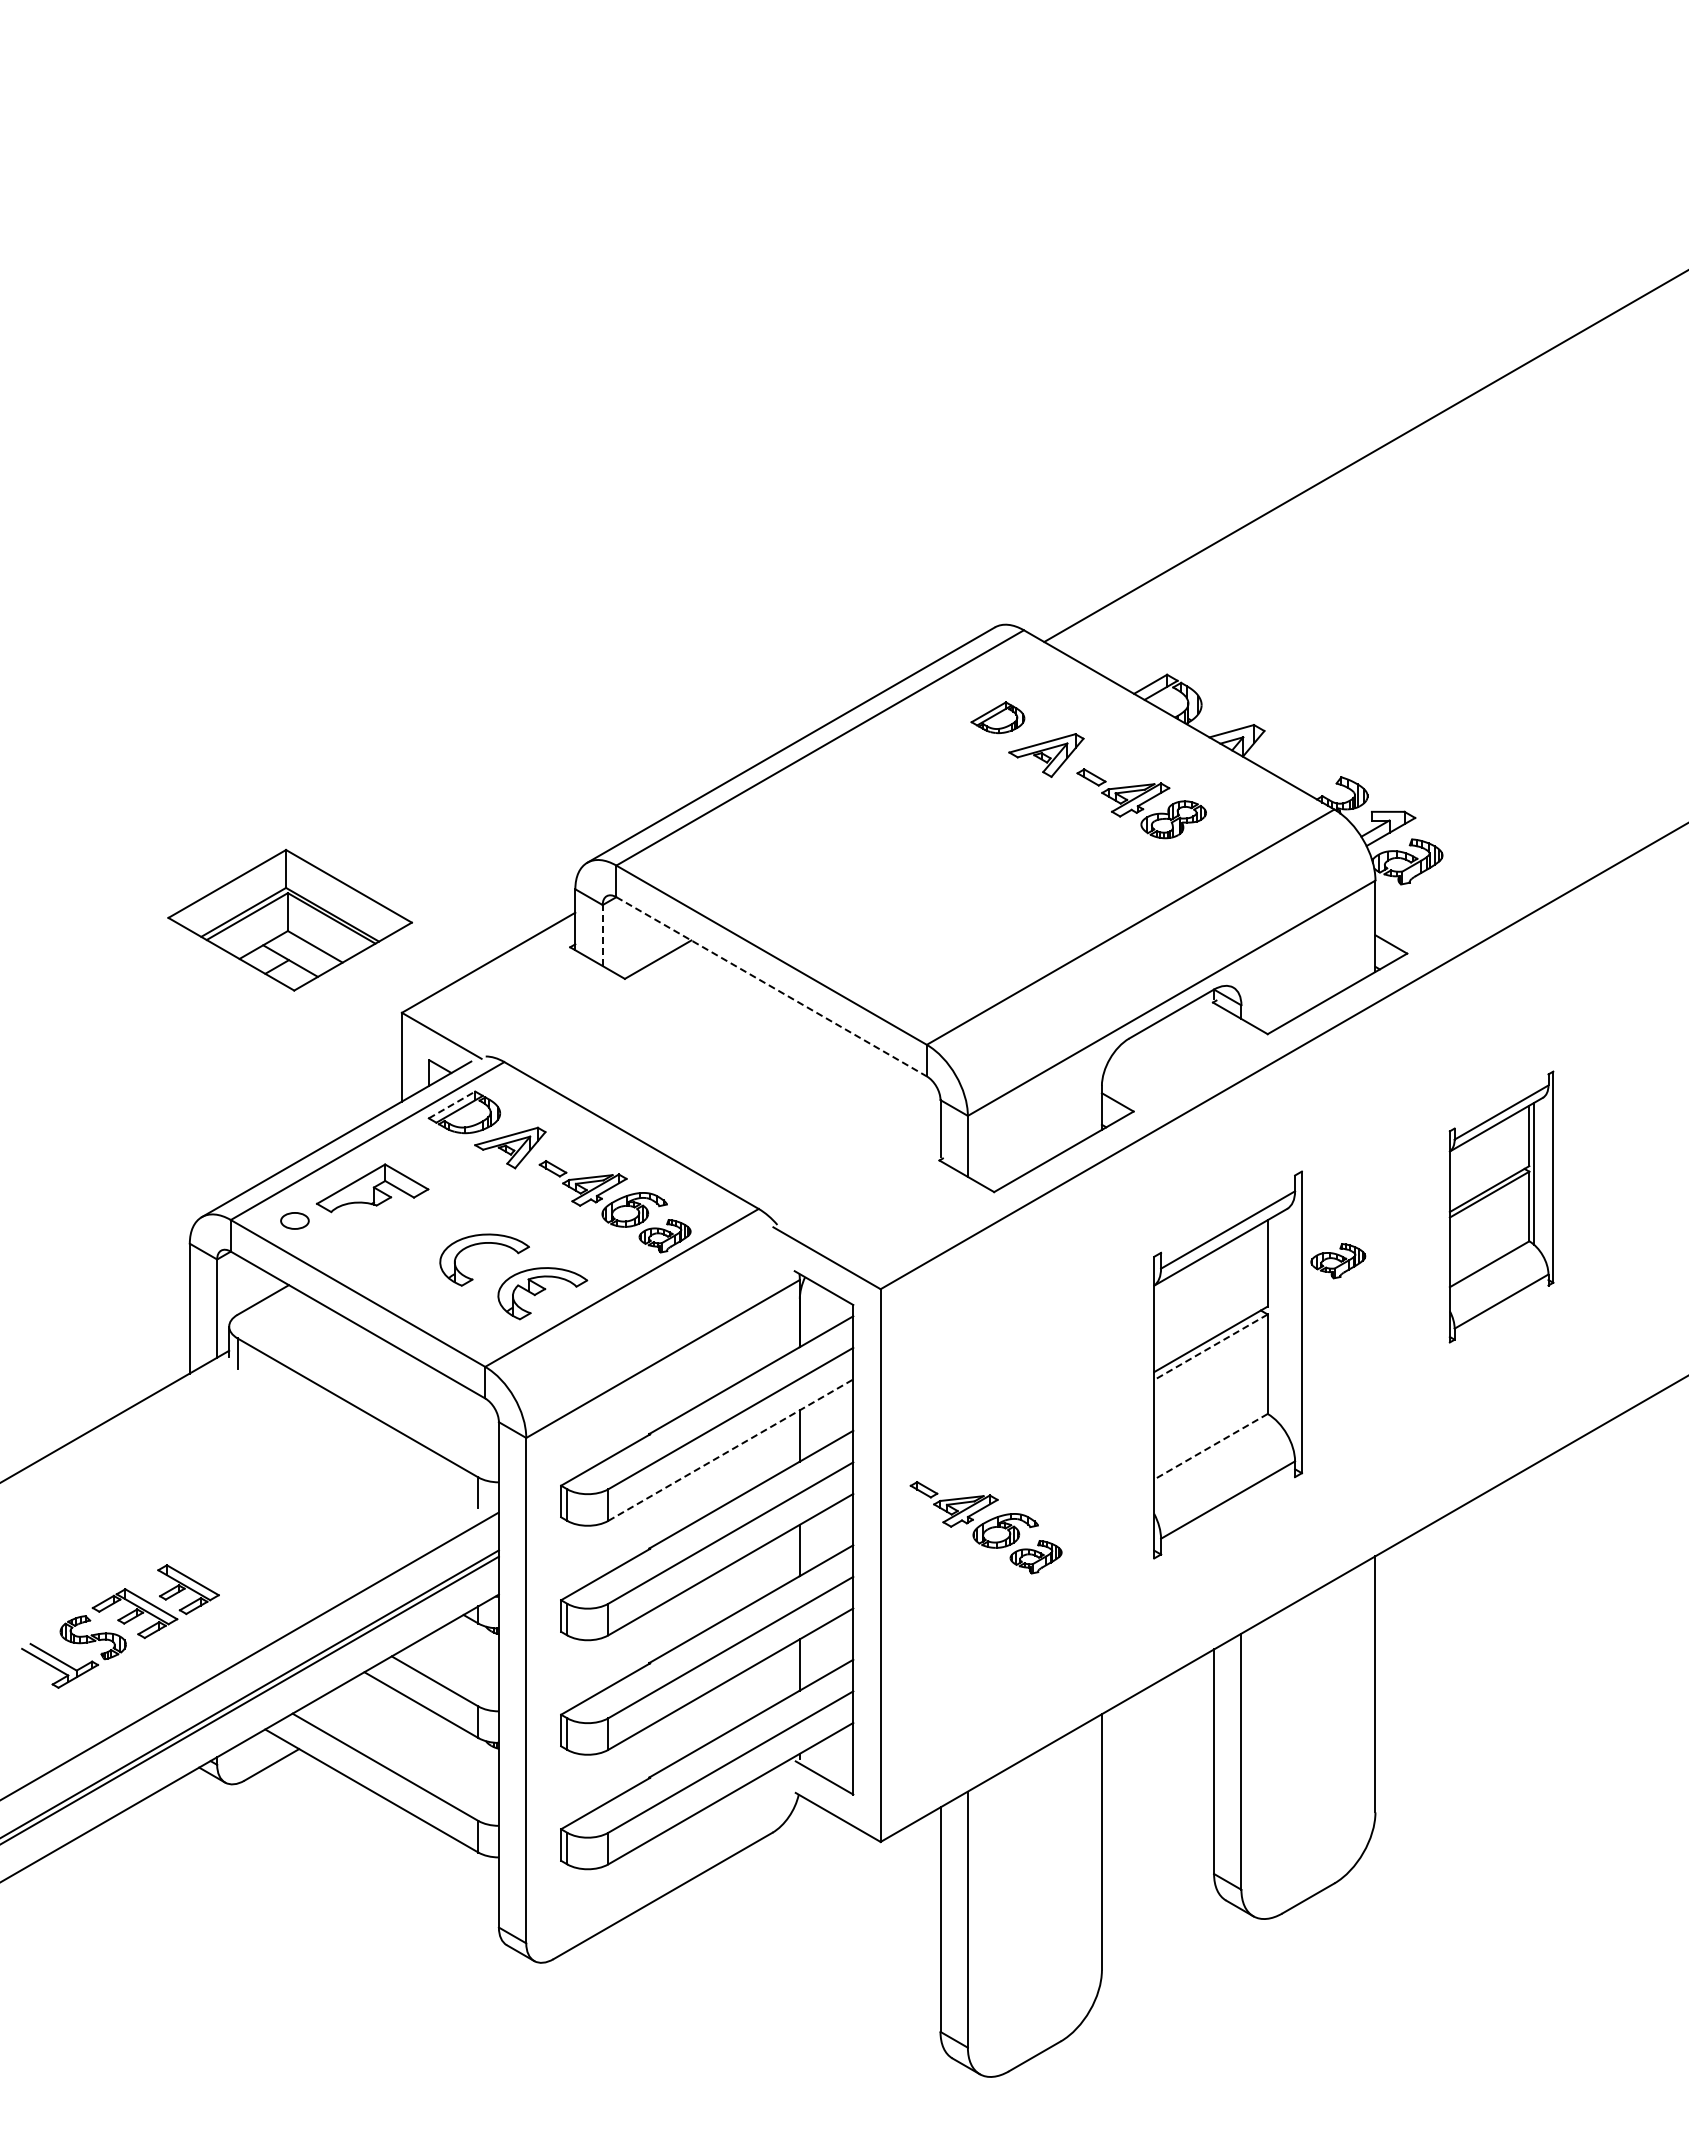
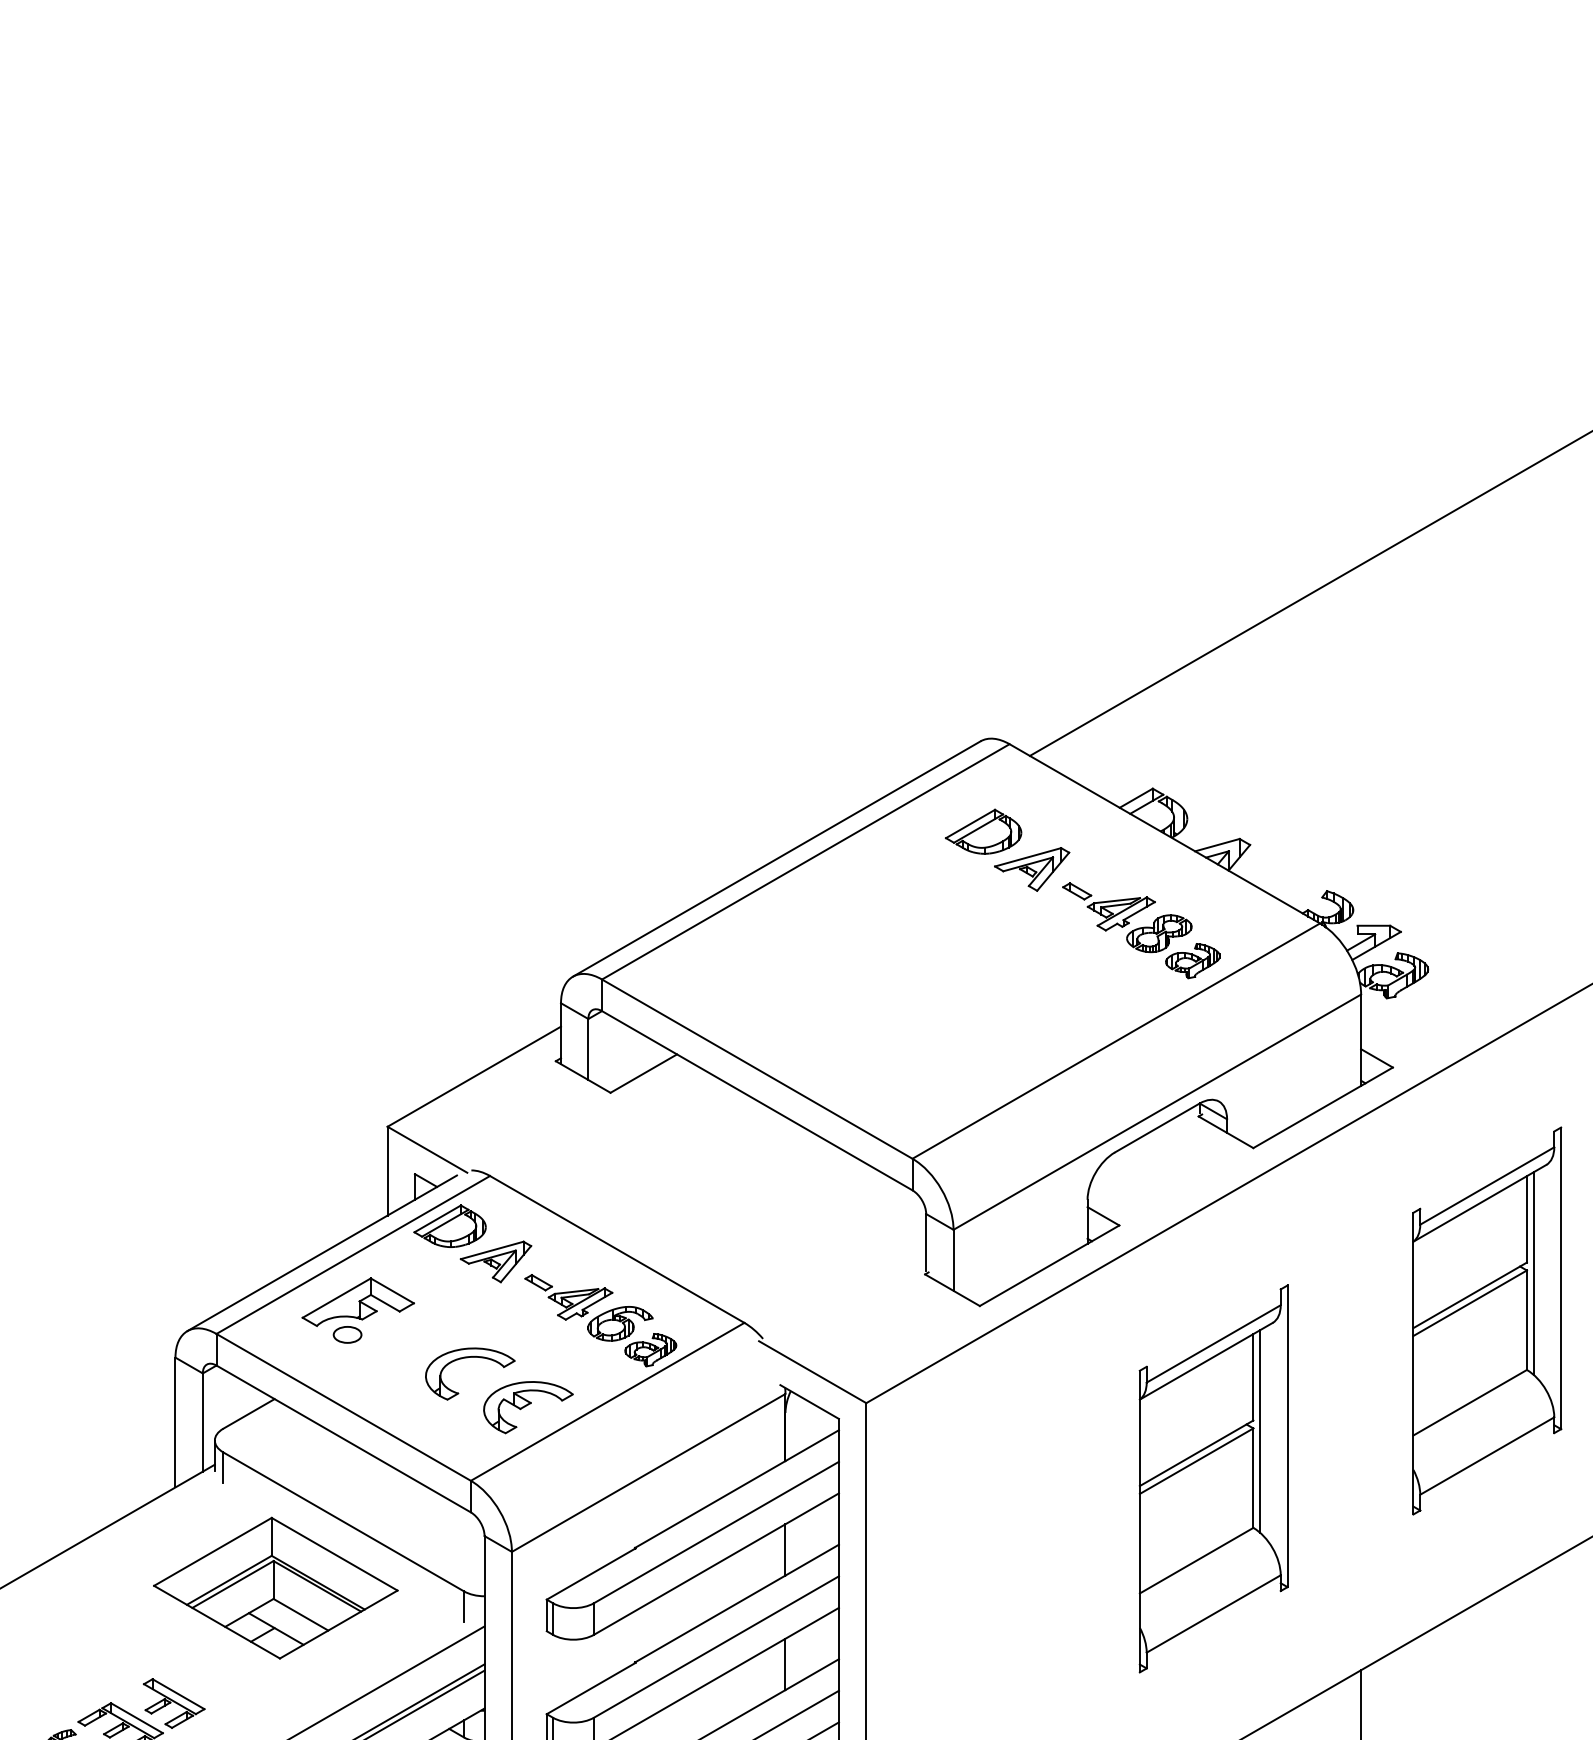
part: (997, 717) -> (983, 831), size x1.43
part: (289, 919) -> (275, 1587), moved
line: (602, 935) -> (588, 1049), dashed -> solid
line: (772, 987) -> (758, 1101), dashed -> solid
line: (452, 1104) -> (438, 1218), dashed -> solid
part: (1501, 1206) -> (1487, 1320), size x1.43
part: (294, 1220) -> (347, 1334), moved
part: (1338, 1261) -> (1193, 961), moved
line: (1274, 1317) -> (1260, 1431), added
line: (1210, 1347) -> (1196, 1461), dashed -> solid
line: (1210, 1446) -> (1196, 1560), dashed -> solid
line: (731, 1449) -> (717, 1563), dashed -> solid
part: (985, 1527) -> (971, 1641), removed

